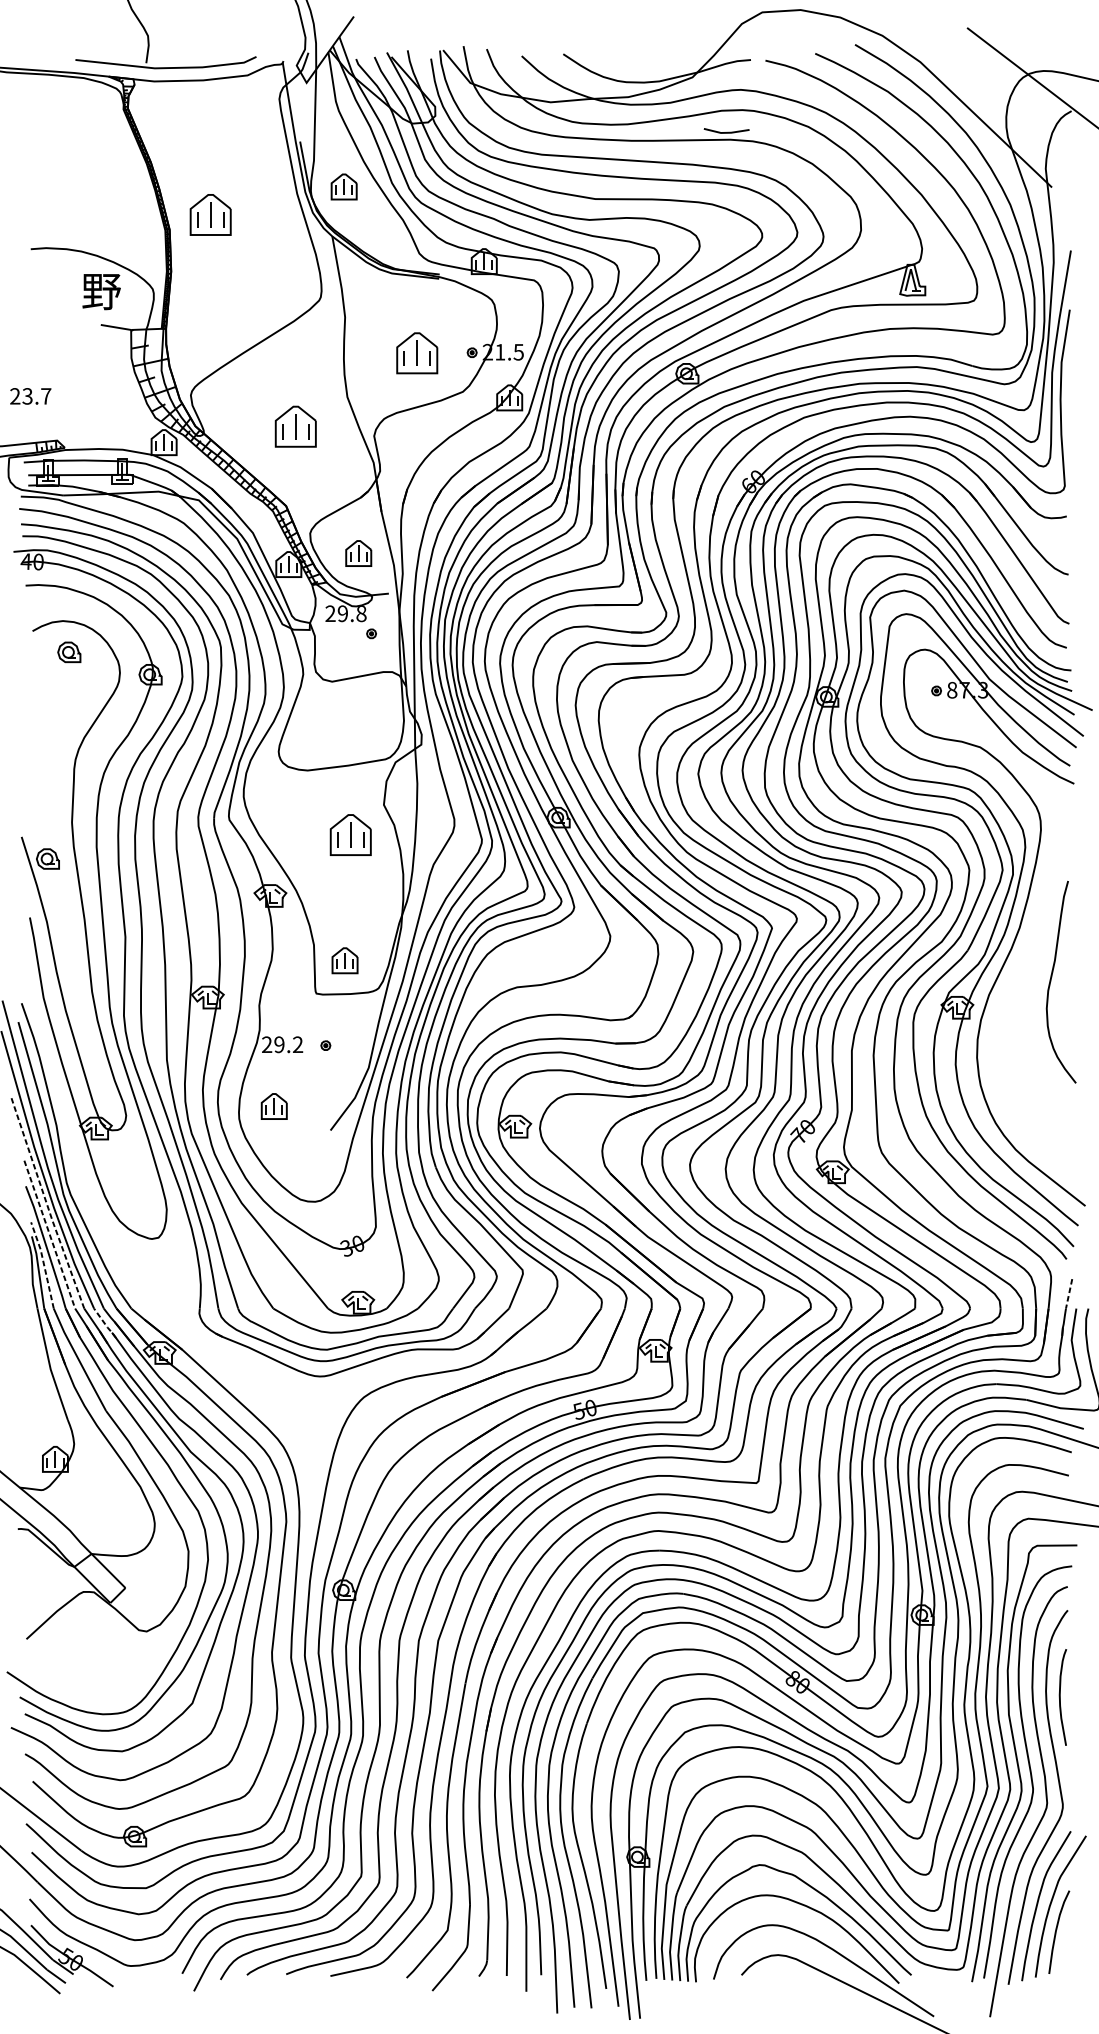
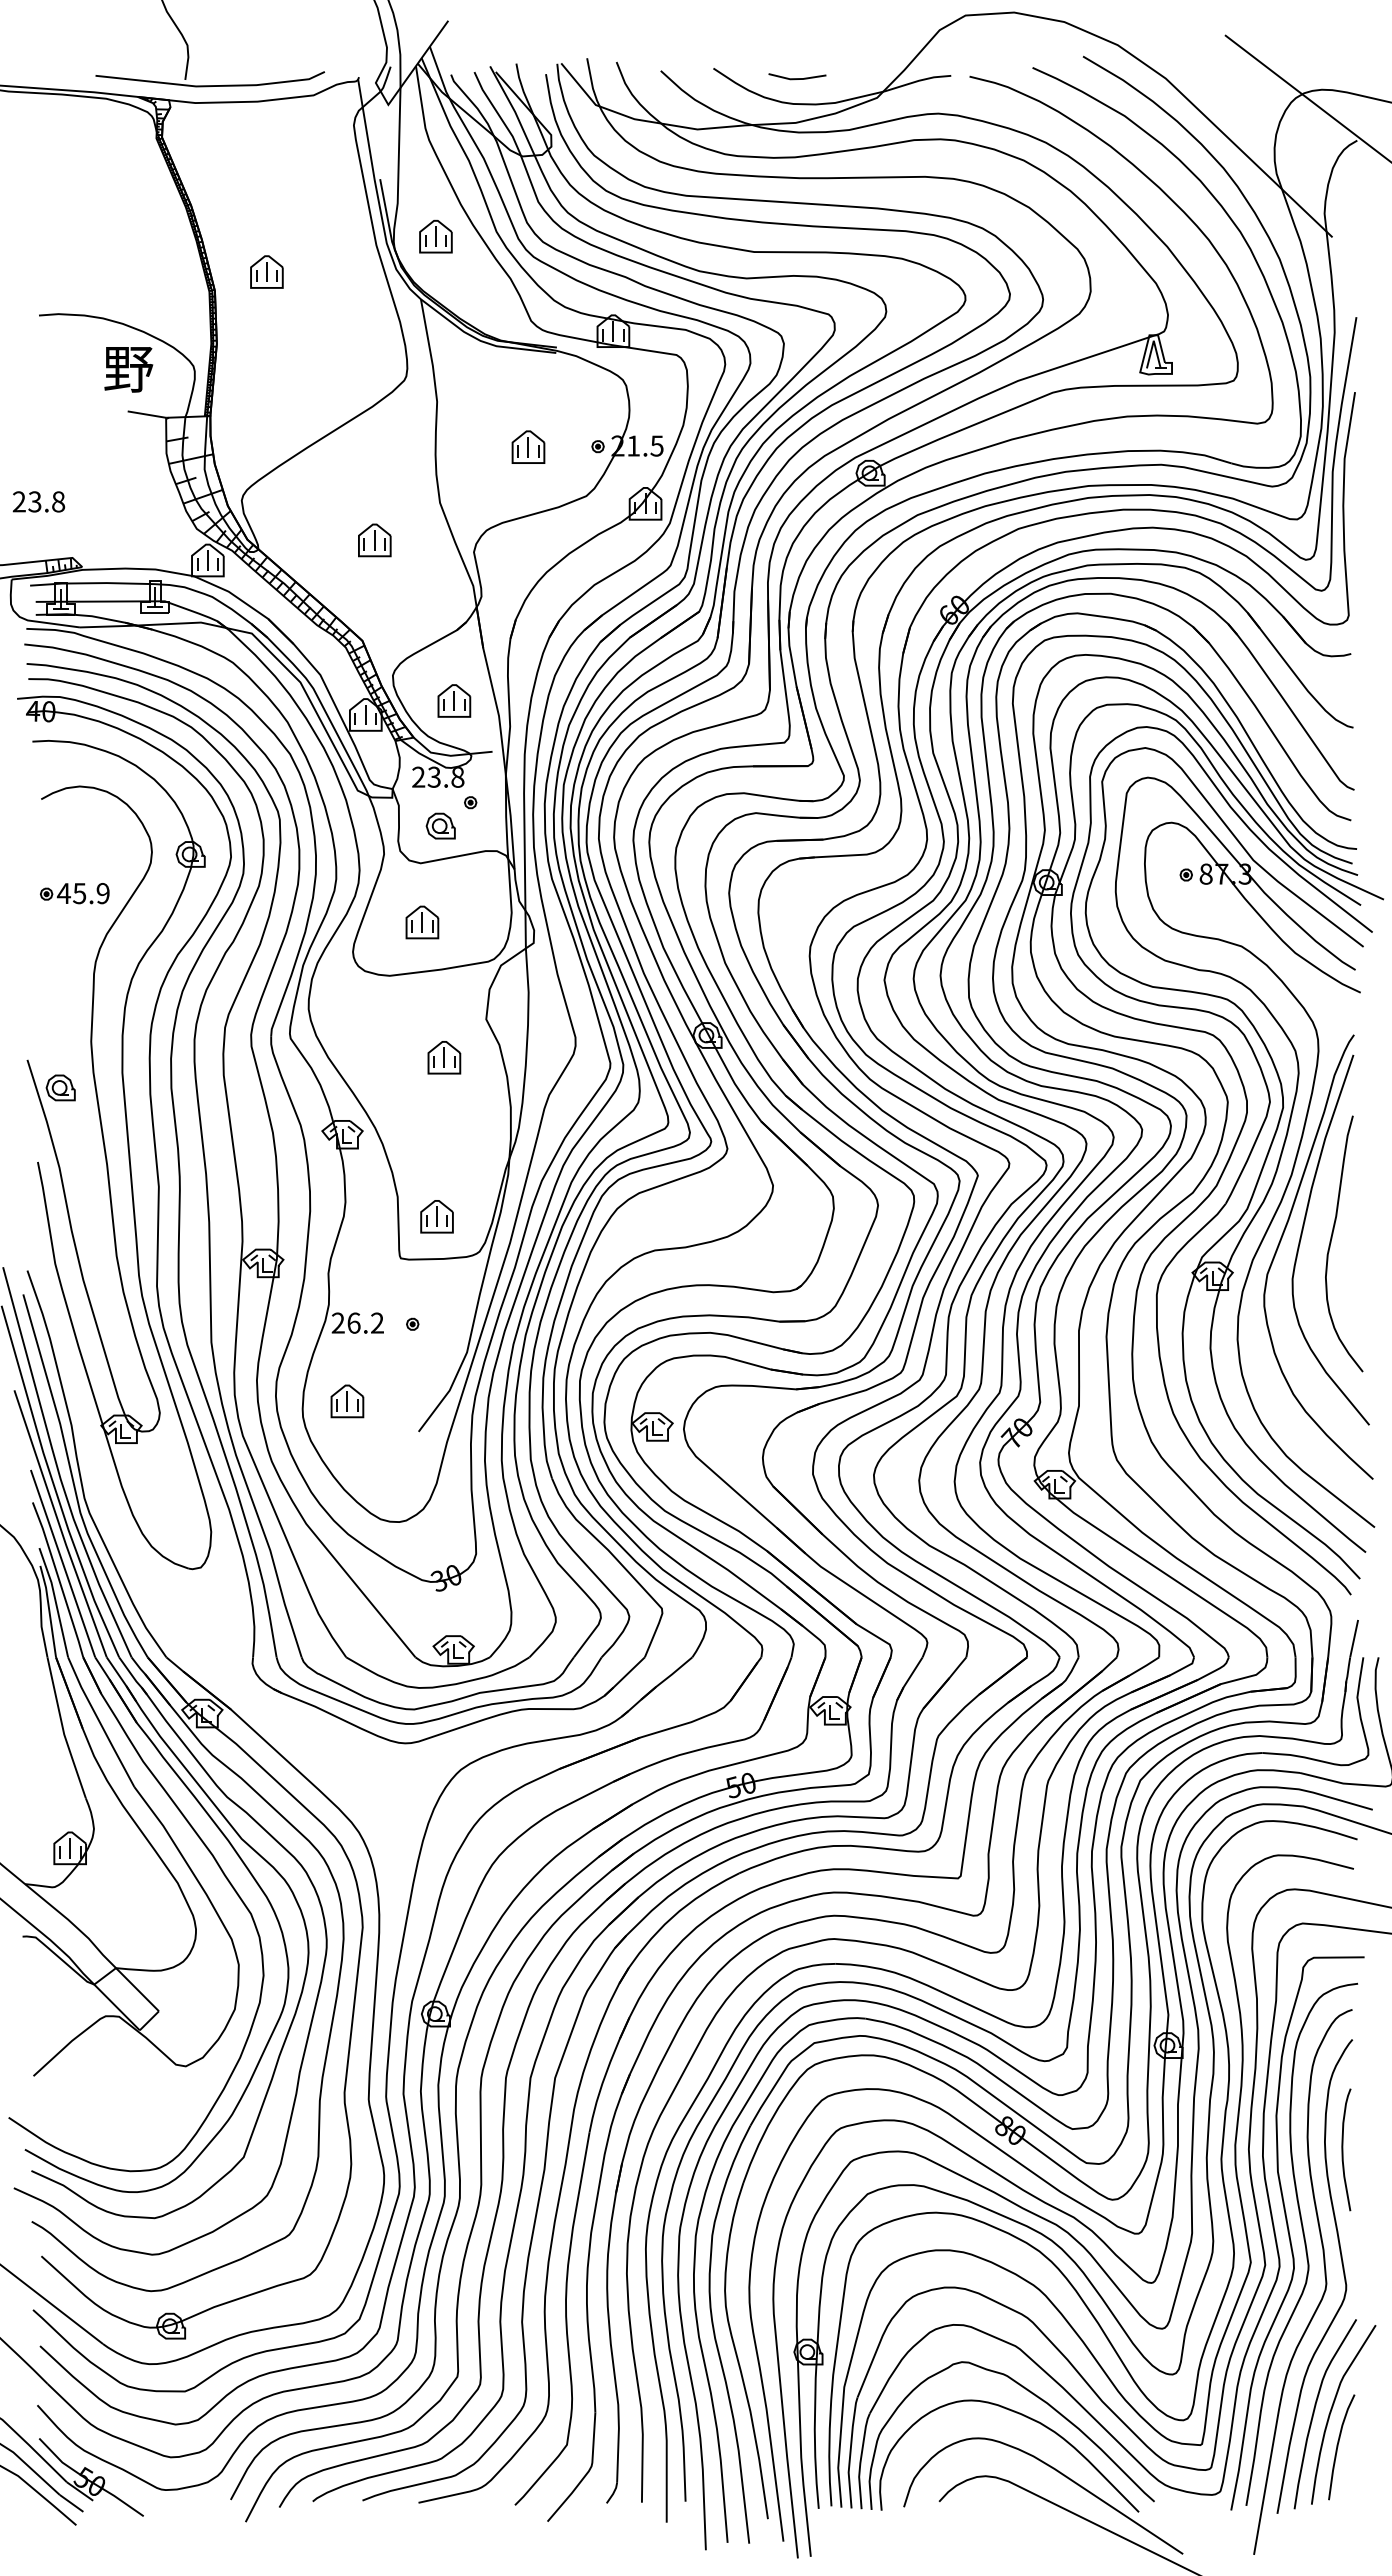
line: (726, 132) -> (797, 78), moved
part: (210, 214) -> (266, 271), size x0.62
part: (417, 352) -> (528, 446), size x0.62
text: (46, 396) -> (58, 501), 23.7 -> 23.8
part: (295, 426) -> (374, 540), size x0.62
text: (342, 613) -> (433, 777), 29.8 -> 23.8
part: (69, 651) -> (440, 825), moved
part: (58, 705) -> (74, 893), added
part: (333, 728) -> (422, 922), added
part: (350, 835) -> (444, 1057), size x0.62
part: (1025, 989) -> (1298, 1253), added
text: (279, 1044) -> (353, 1322), 29.2 -> 26.2
line: (46, 1203) -> (59, 1524), dashed -> solid
line: (50, 1235) -> (63, 1564), dashed -> solid
line: (43, 1264) -> (55, 1601), dashed -> solid
line: (1069, 1294) -> (1354, 1639), dashed -> solid
line: (105, 1324) -> (133, 1677), dashed -> solid

